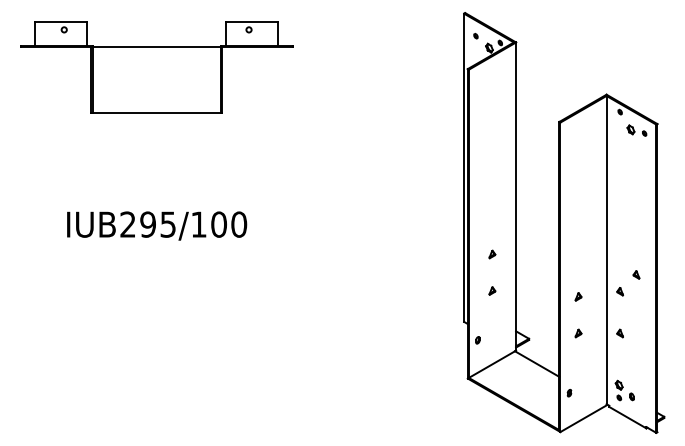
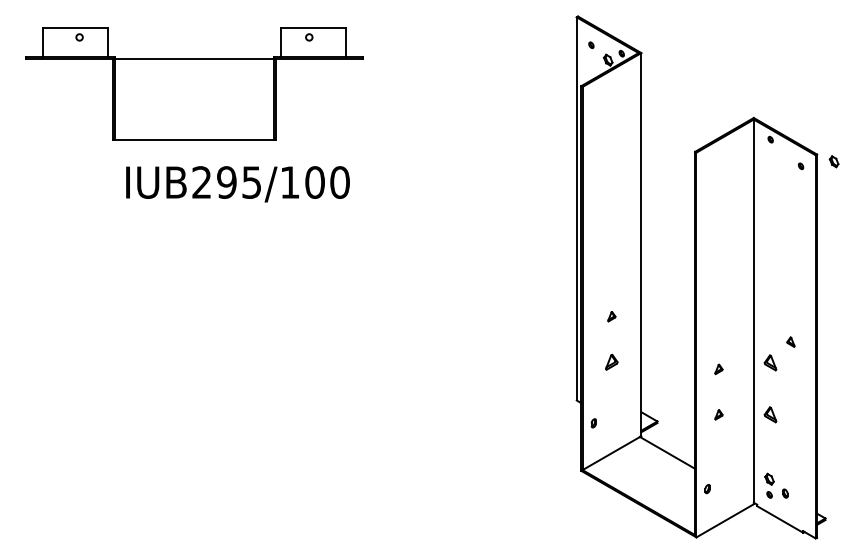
part: (630, 129) -> (833, 161), moved
text: (156, 226) -> (237, 184), moved
part: (492, 290) -> (611, 361), size x1.6
part: (620, 291) -> (770, 362), size x1.6
part: (620, 333) -> (770, 414), size x1.6

